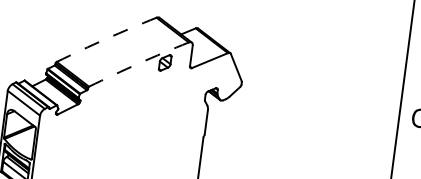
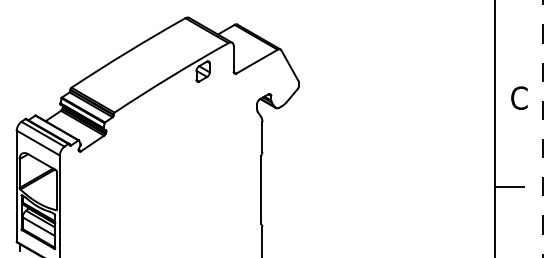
arc: (106, 38) -> (127, 51), dashed -> solid
arc: (138, 63) -> (170, 76), dashed -> solid

